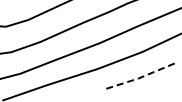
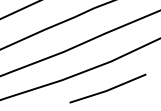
line: (140, 77) -> (108, 89), dashed -> solid

